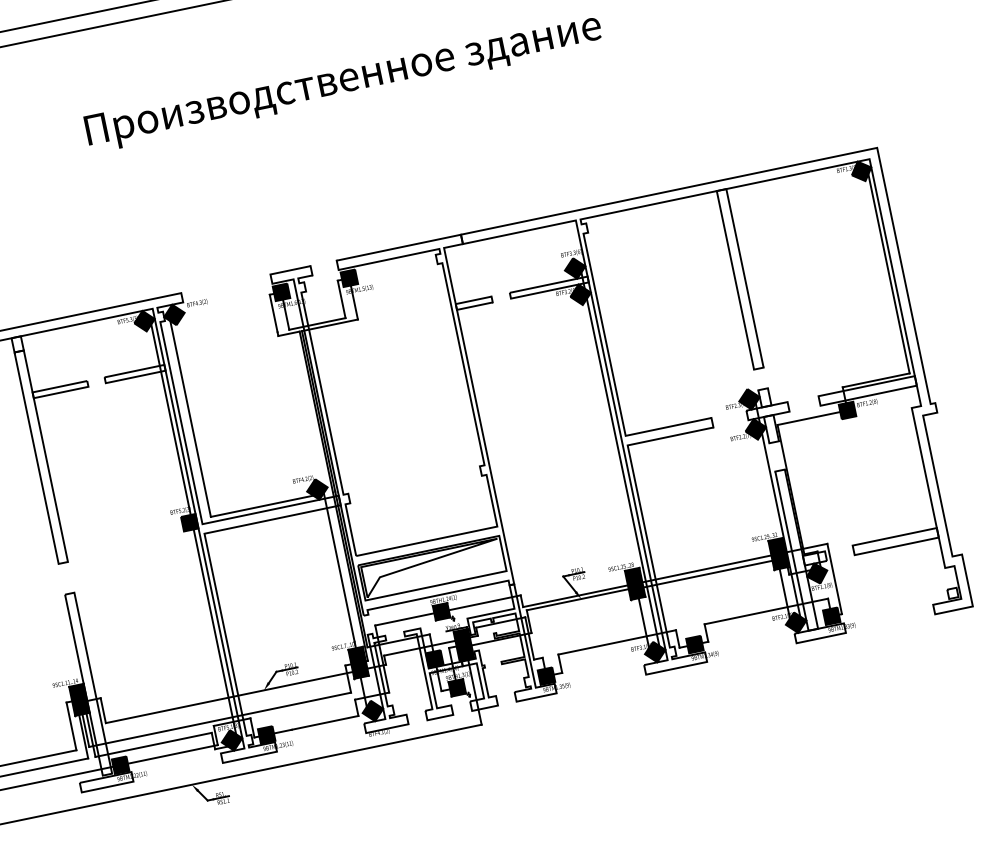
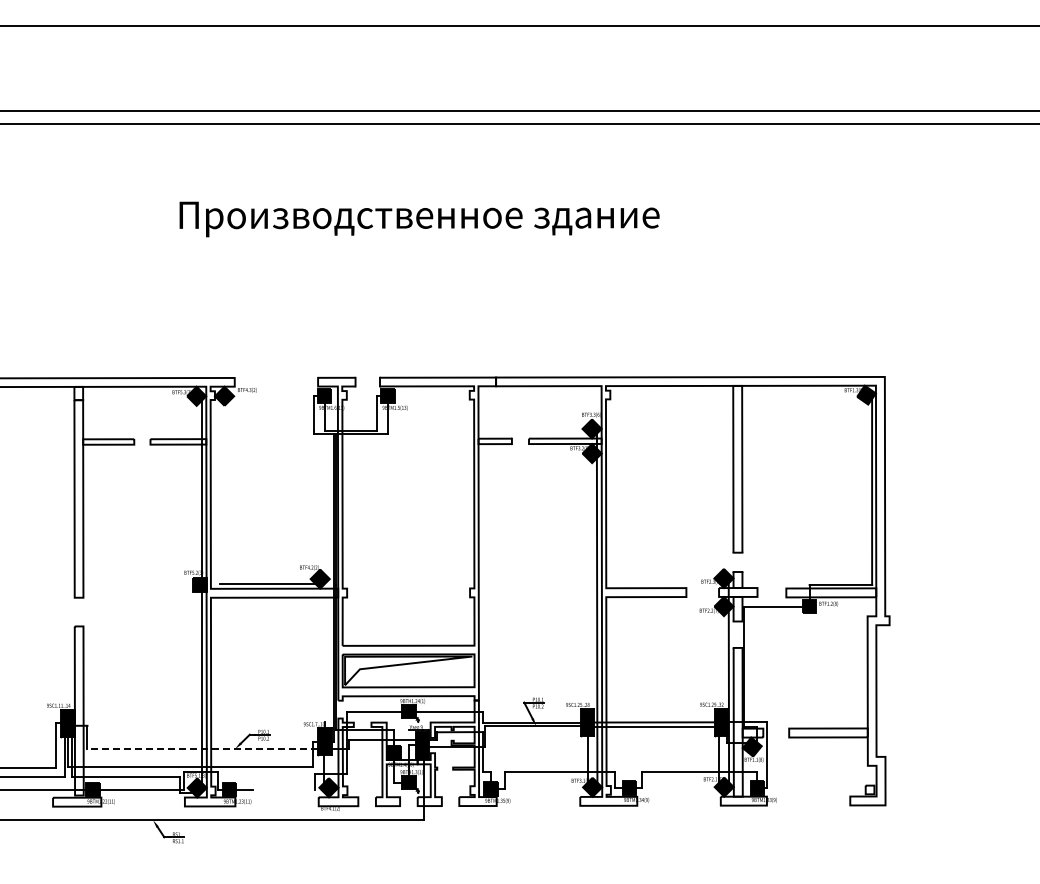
line: (190, 419) -> (219, 492), removed
line: (339, 566) -> (325, 652), removed
line: (229, 698) -> (202, 749), solid -> dashed
line: (324, 722) -> (283, 789), removed

